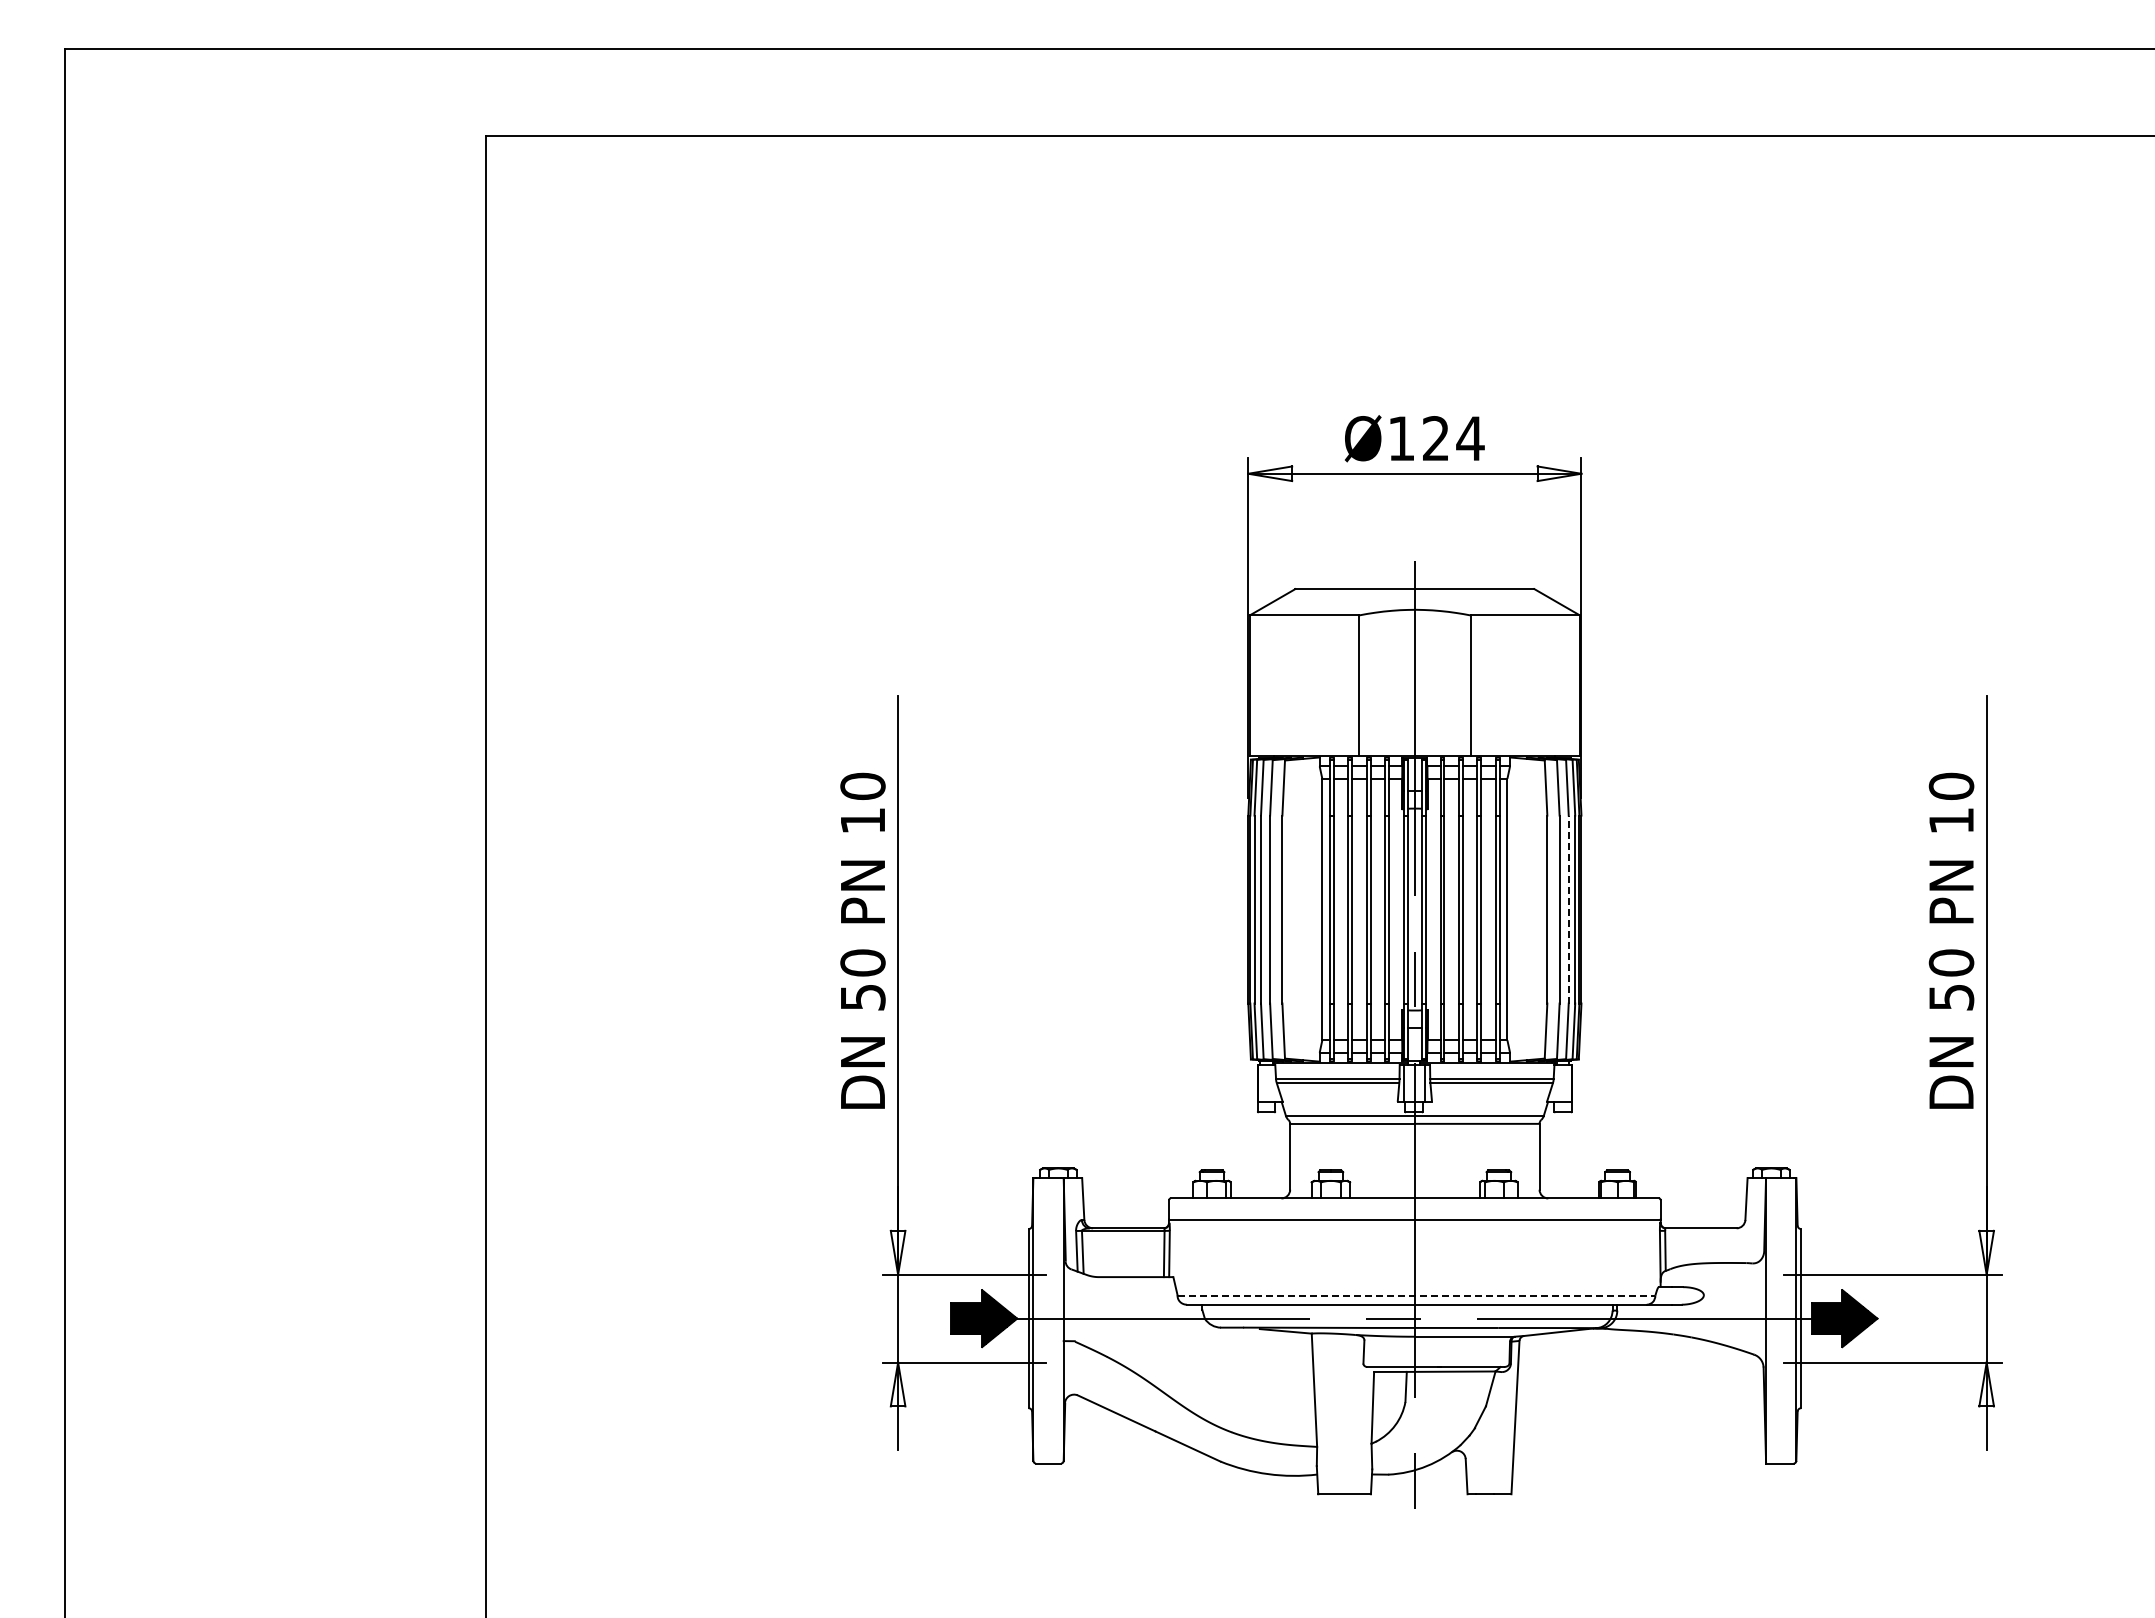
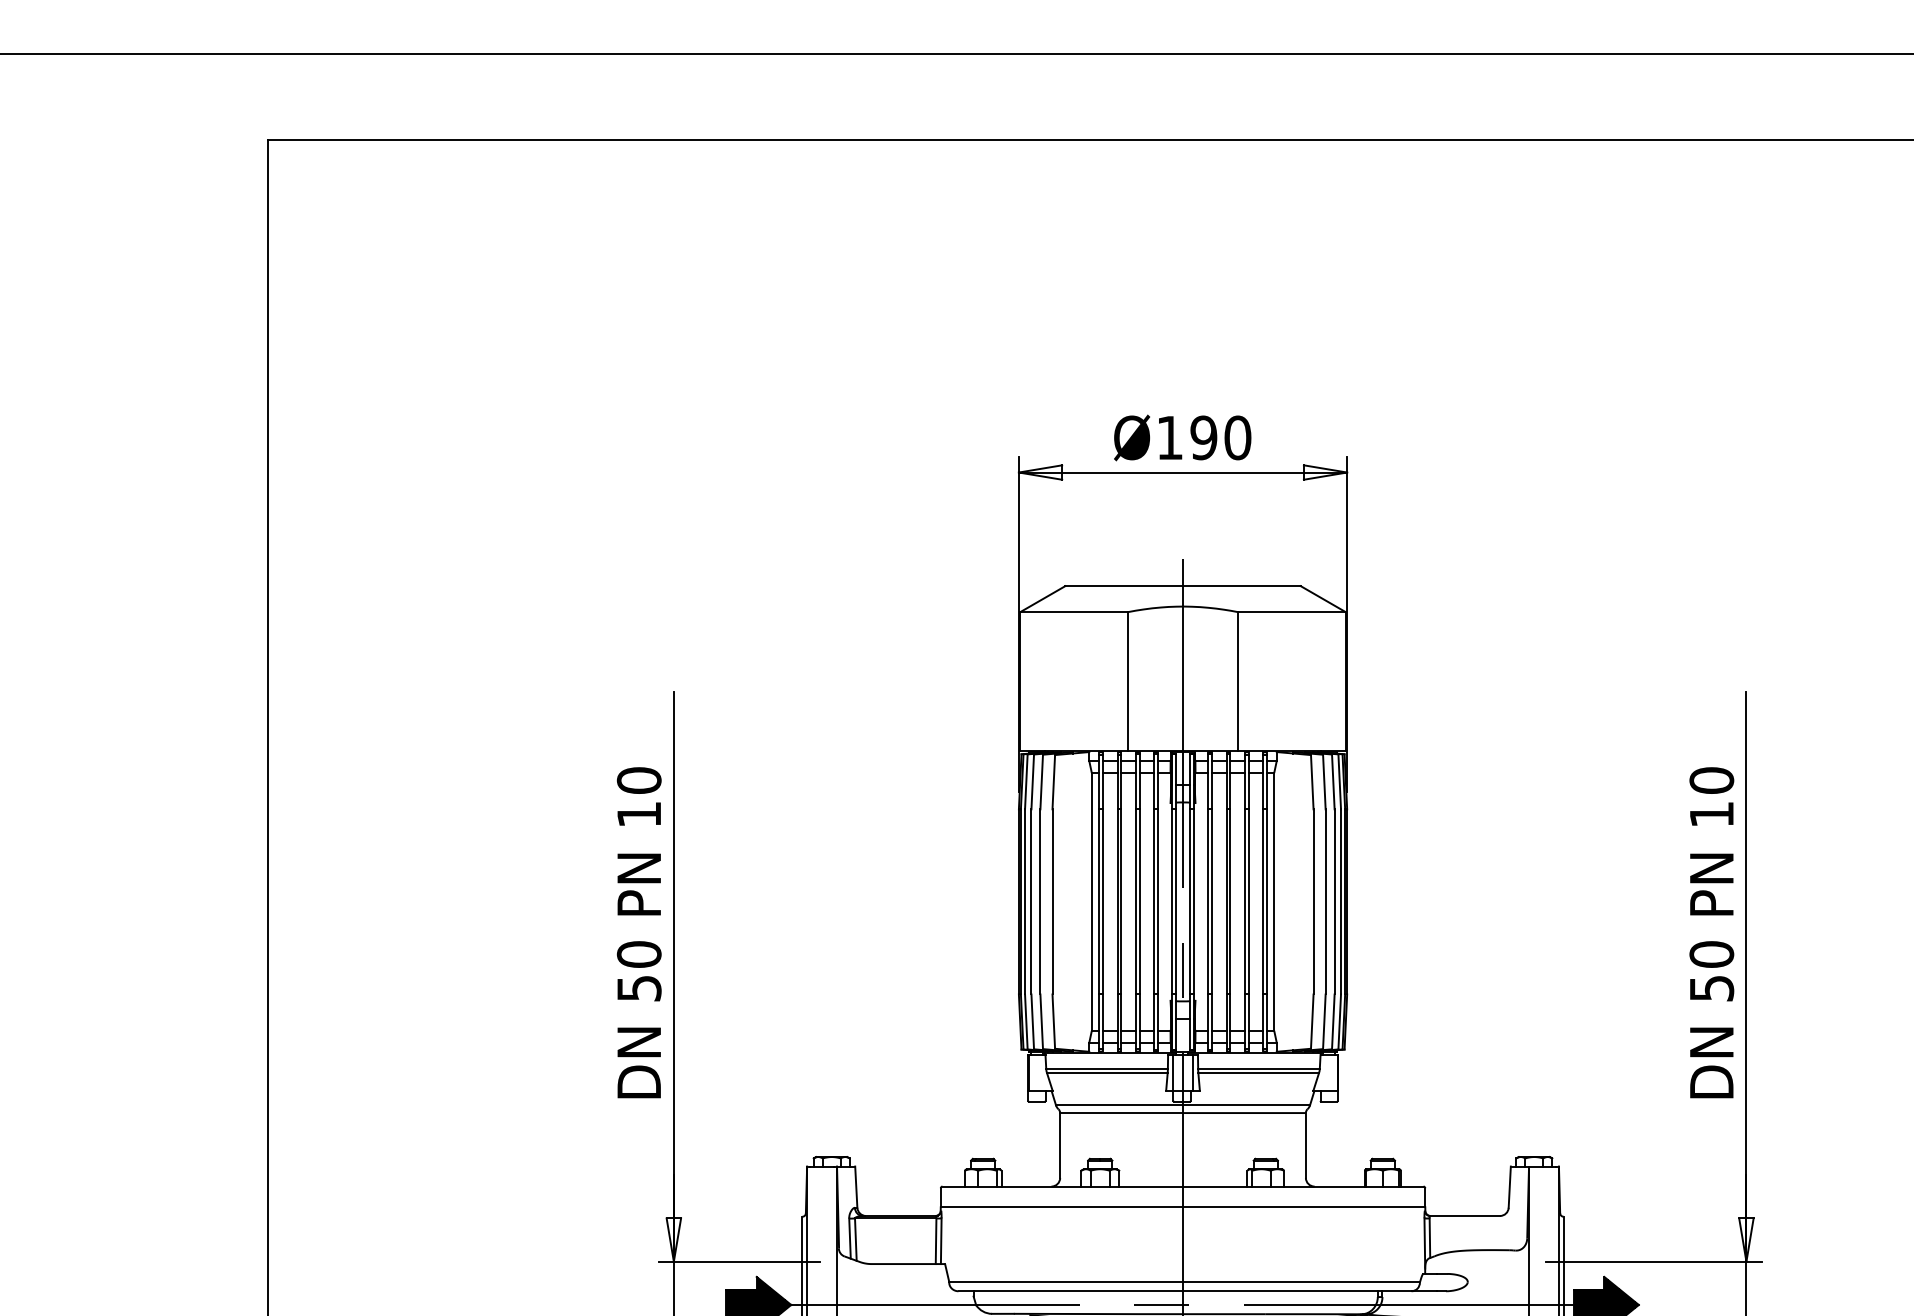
text: (1453, 438) -> (1221, 437), Ø124 -> Ø190
line: (1568, 909) -> (1334, 901), dashed -> solid
line: (1416, 1295) -> (1184, 1282), dashed -> solid

